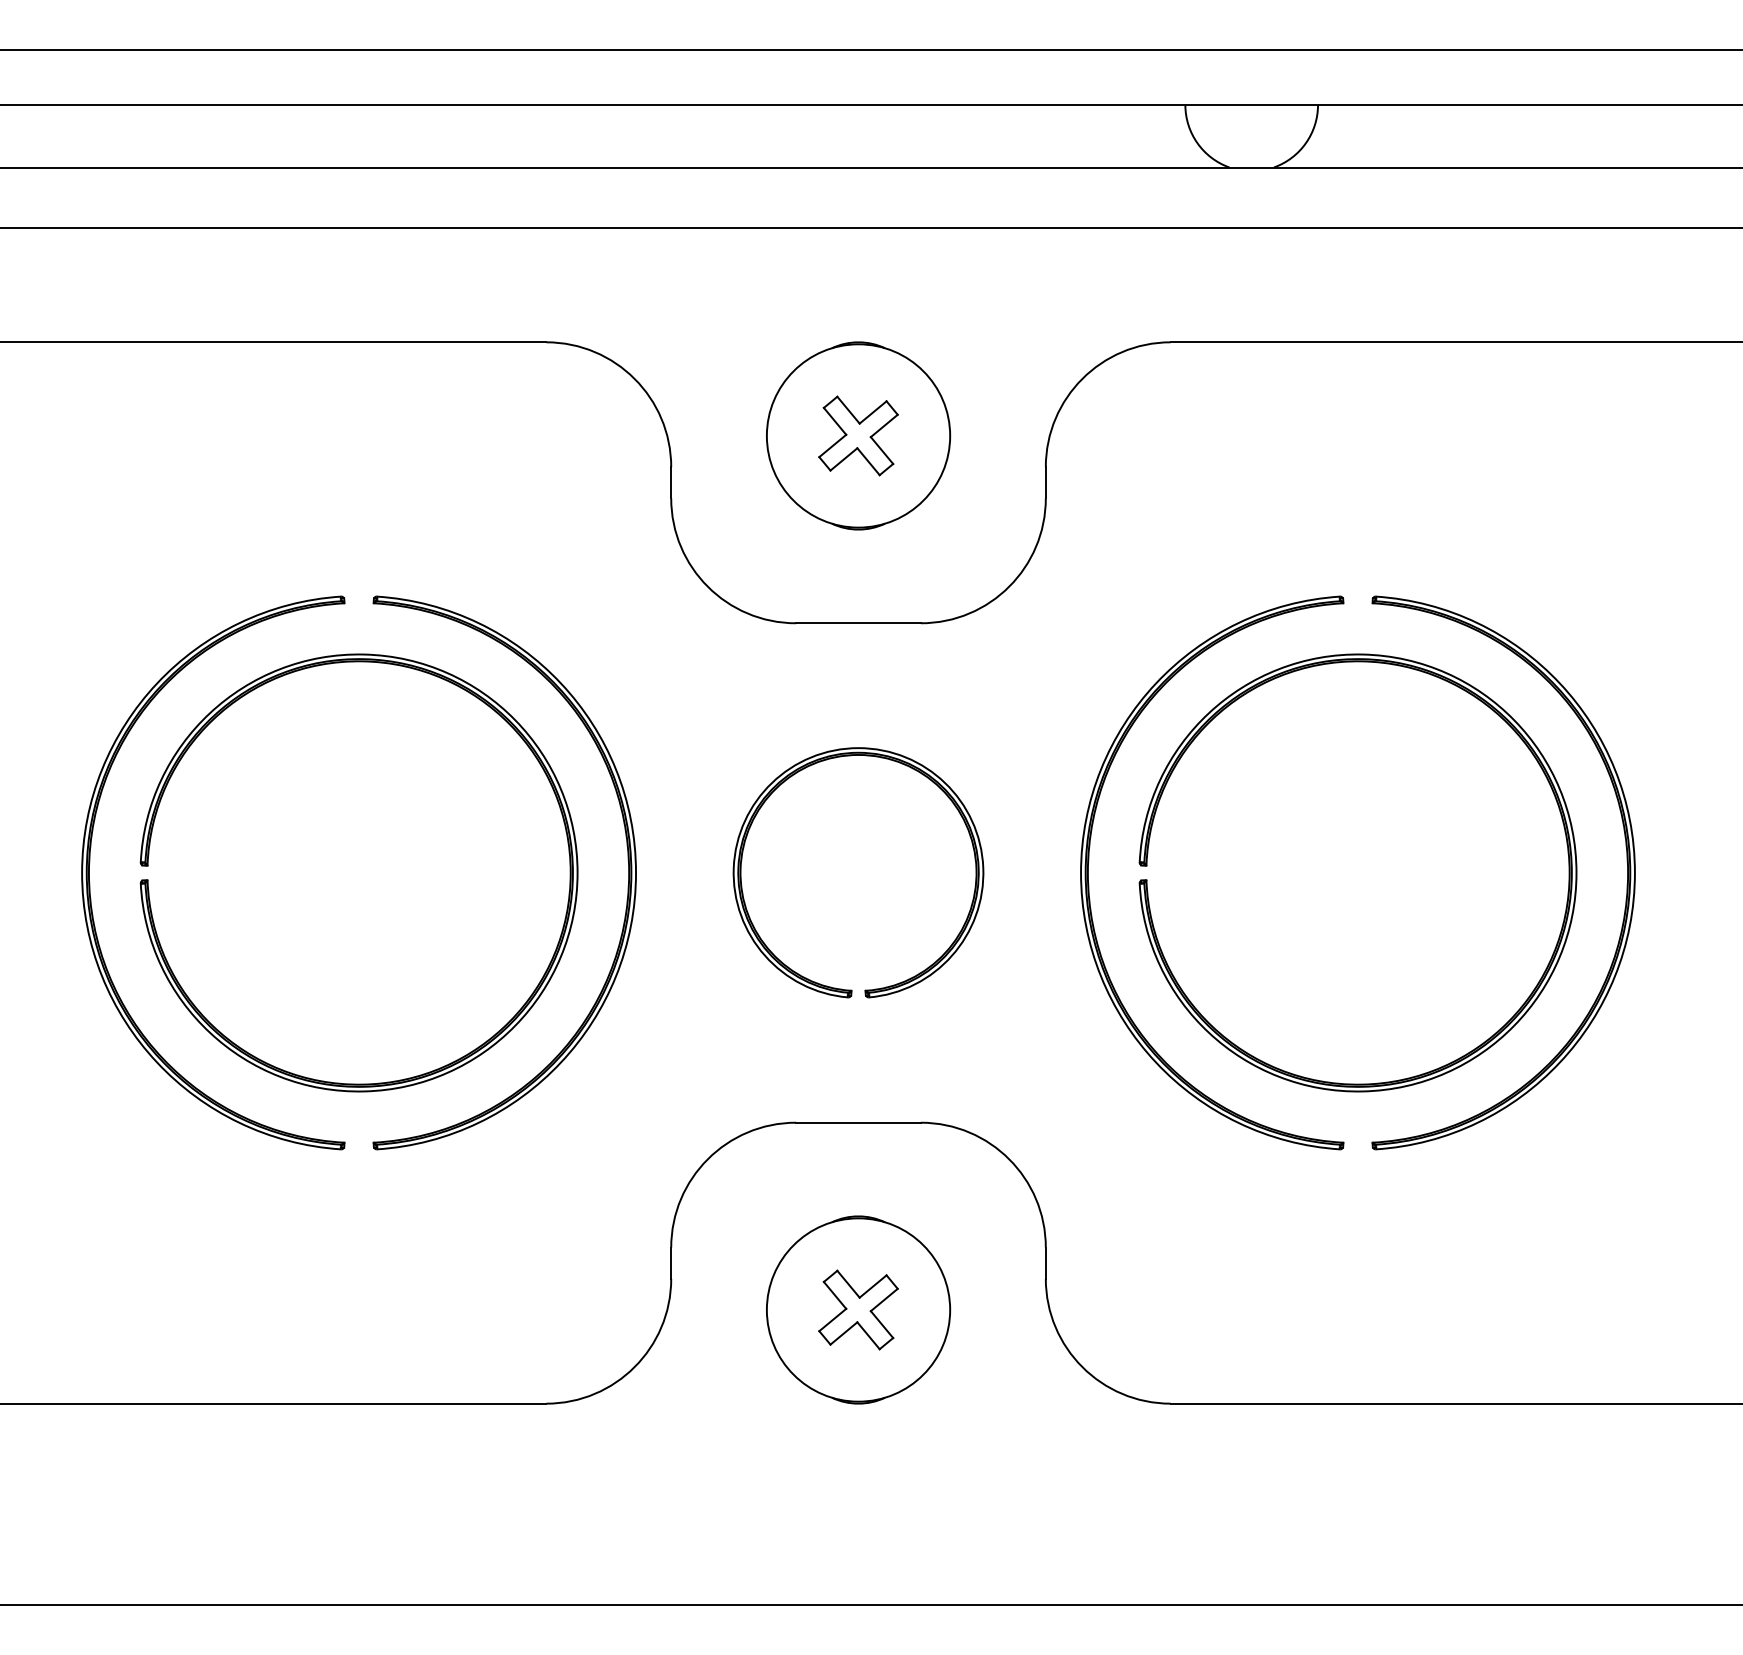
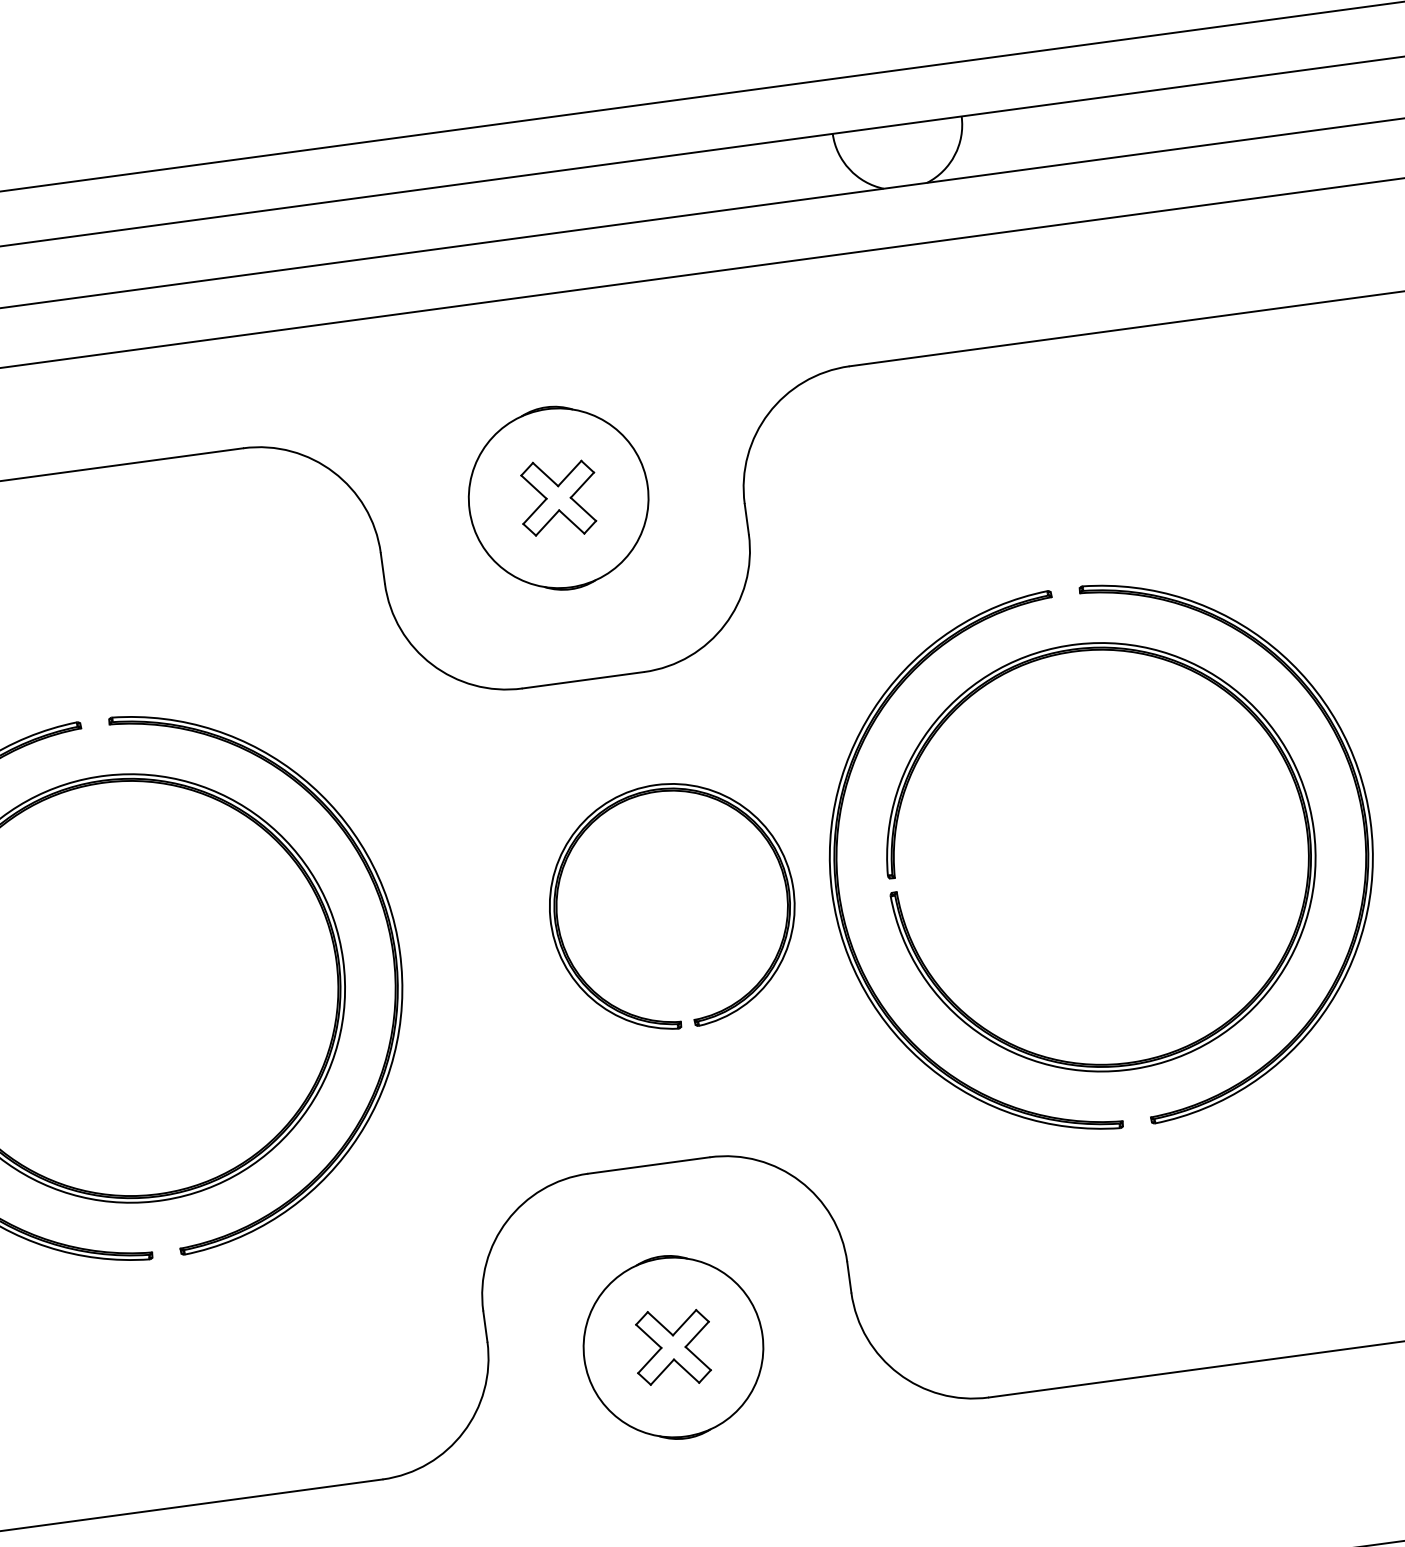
part: (851, 756) -> (650, 794), moved

